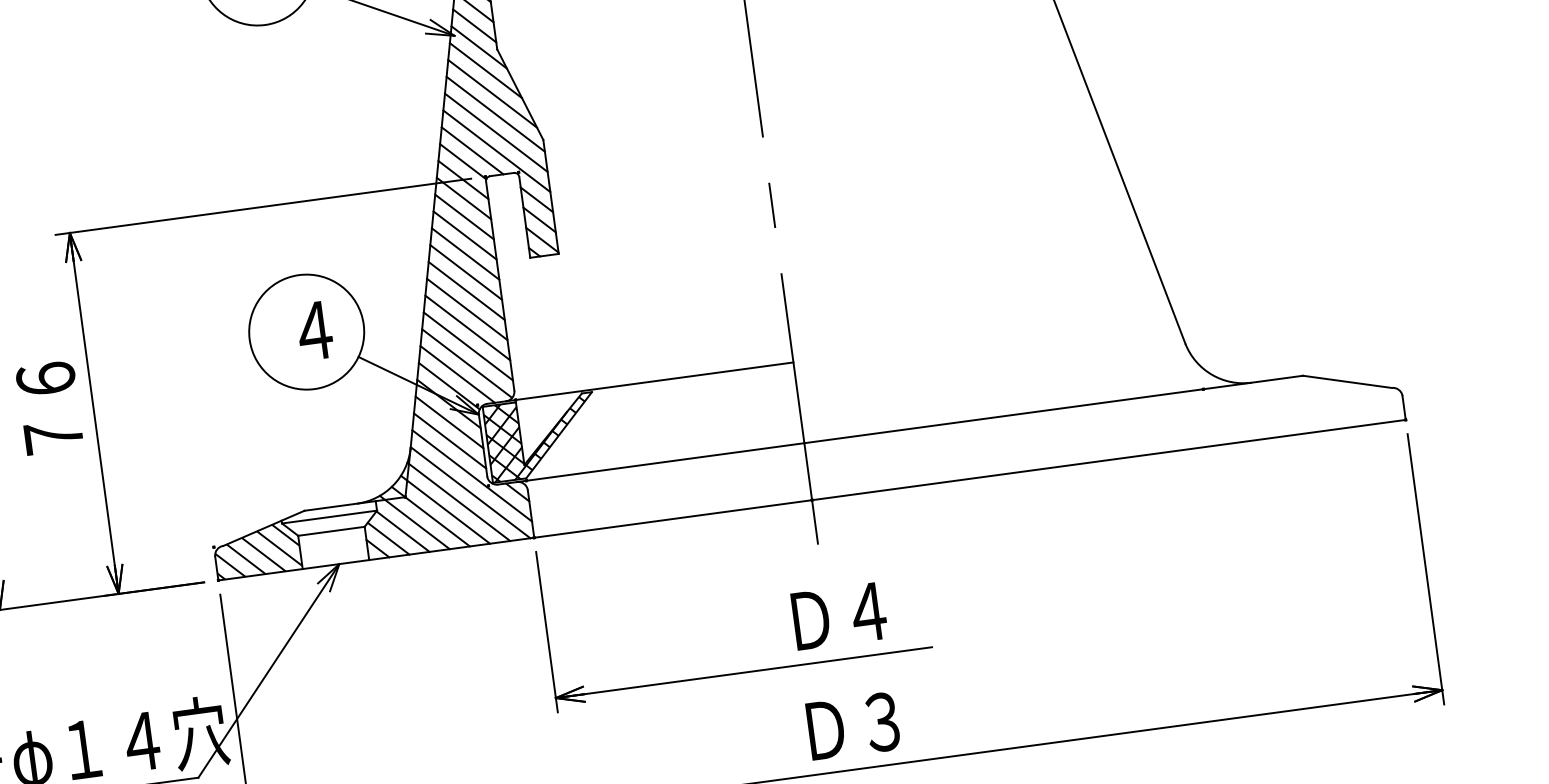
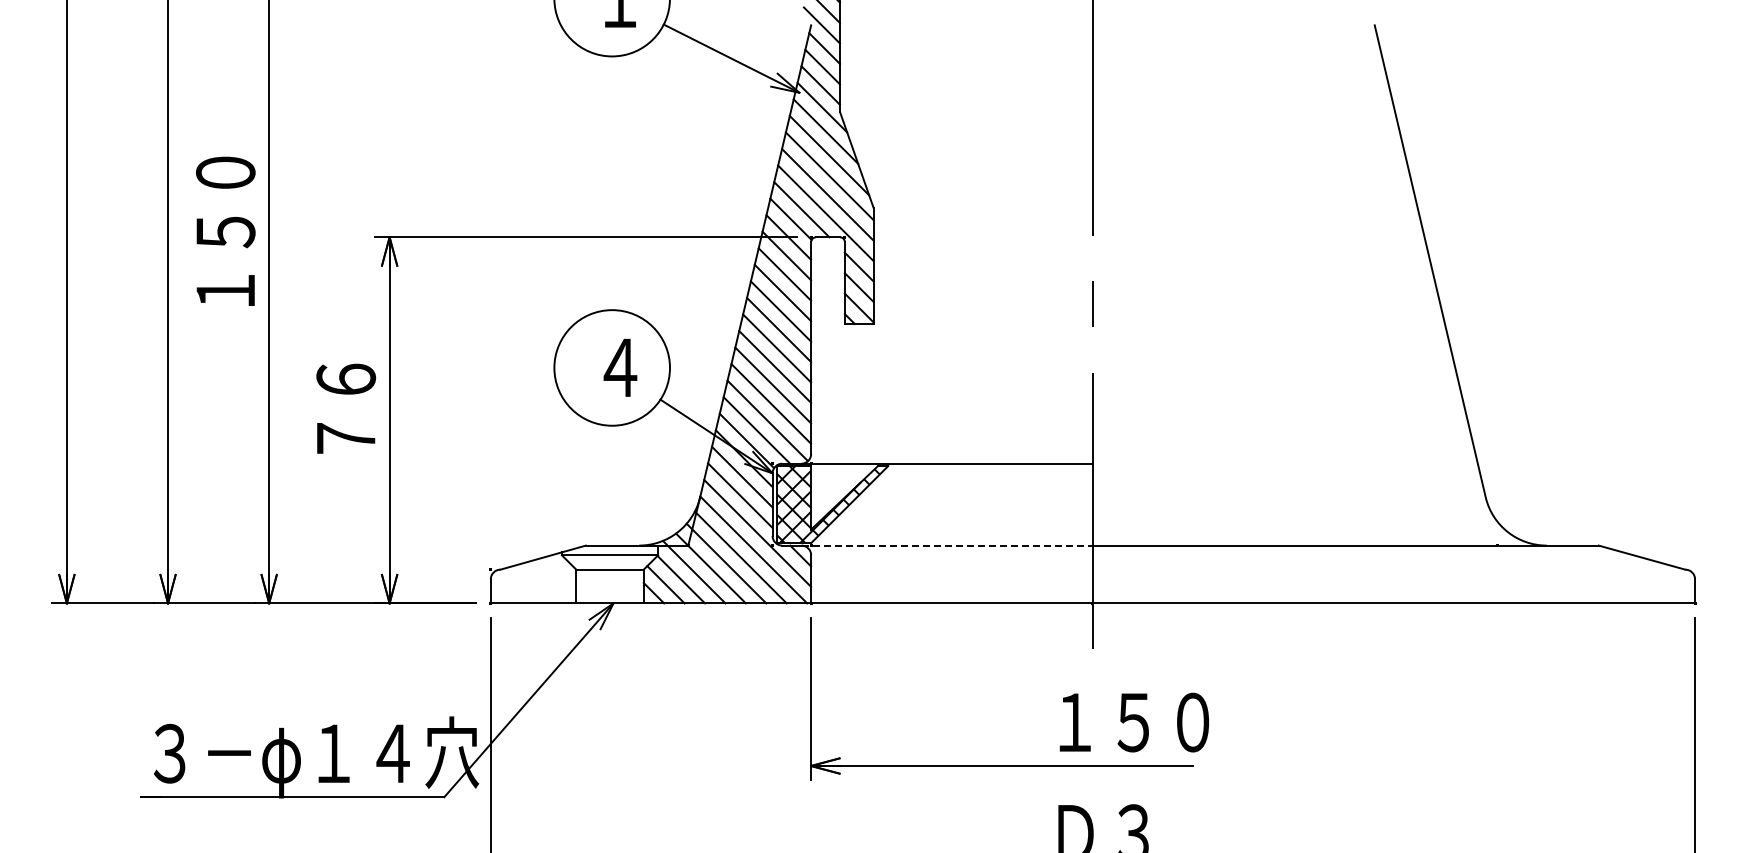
line: (660, 462) -> (947, 545), solid -> dashed
hatch: (257, 551) -> (533, 579), removed
text: (867, 612) -> (1133, 722), Ｄ４ -> １５０

